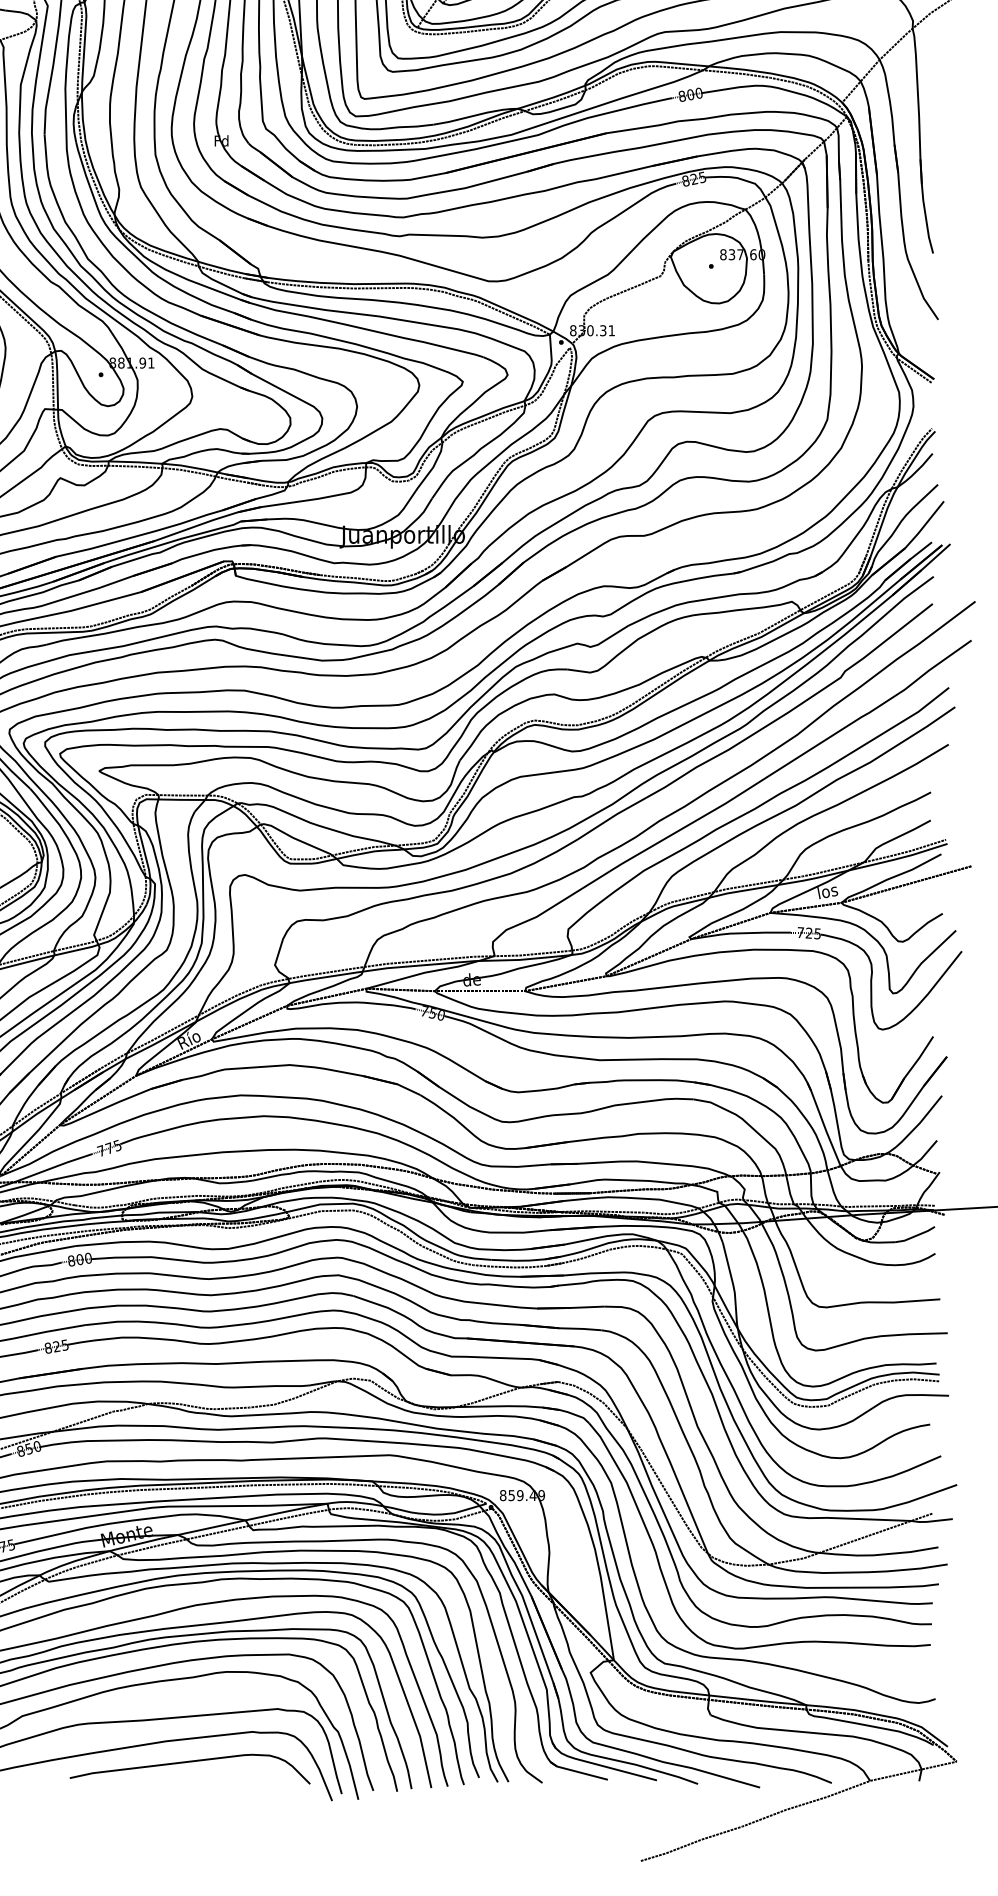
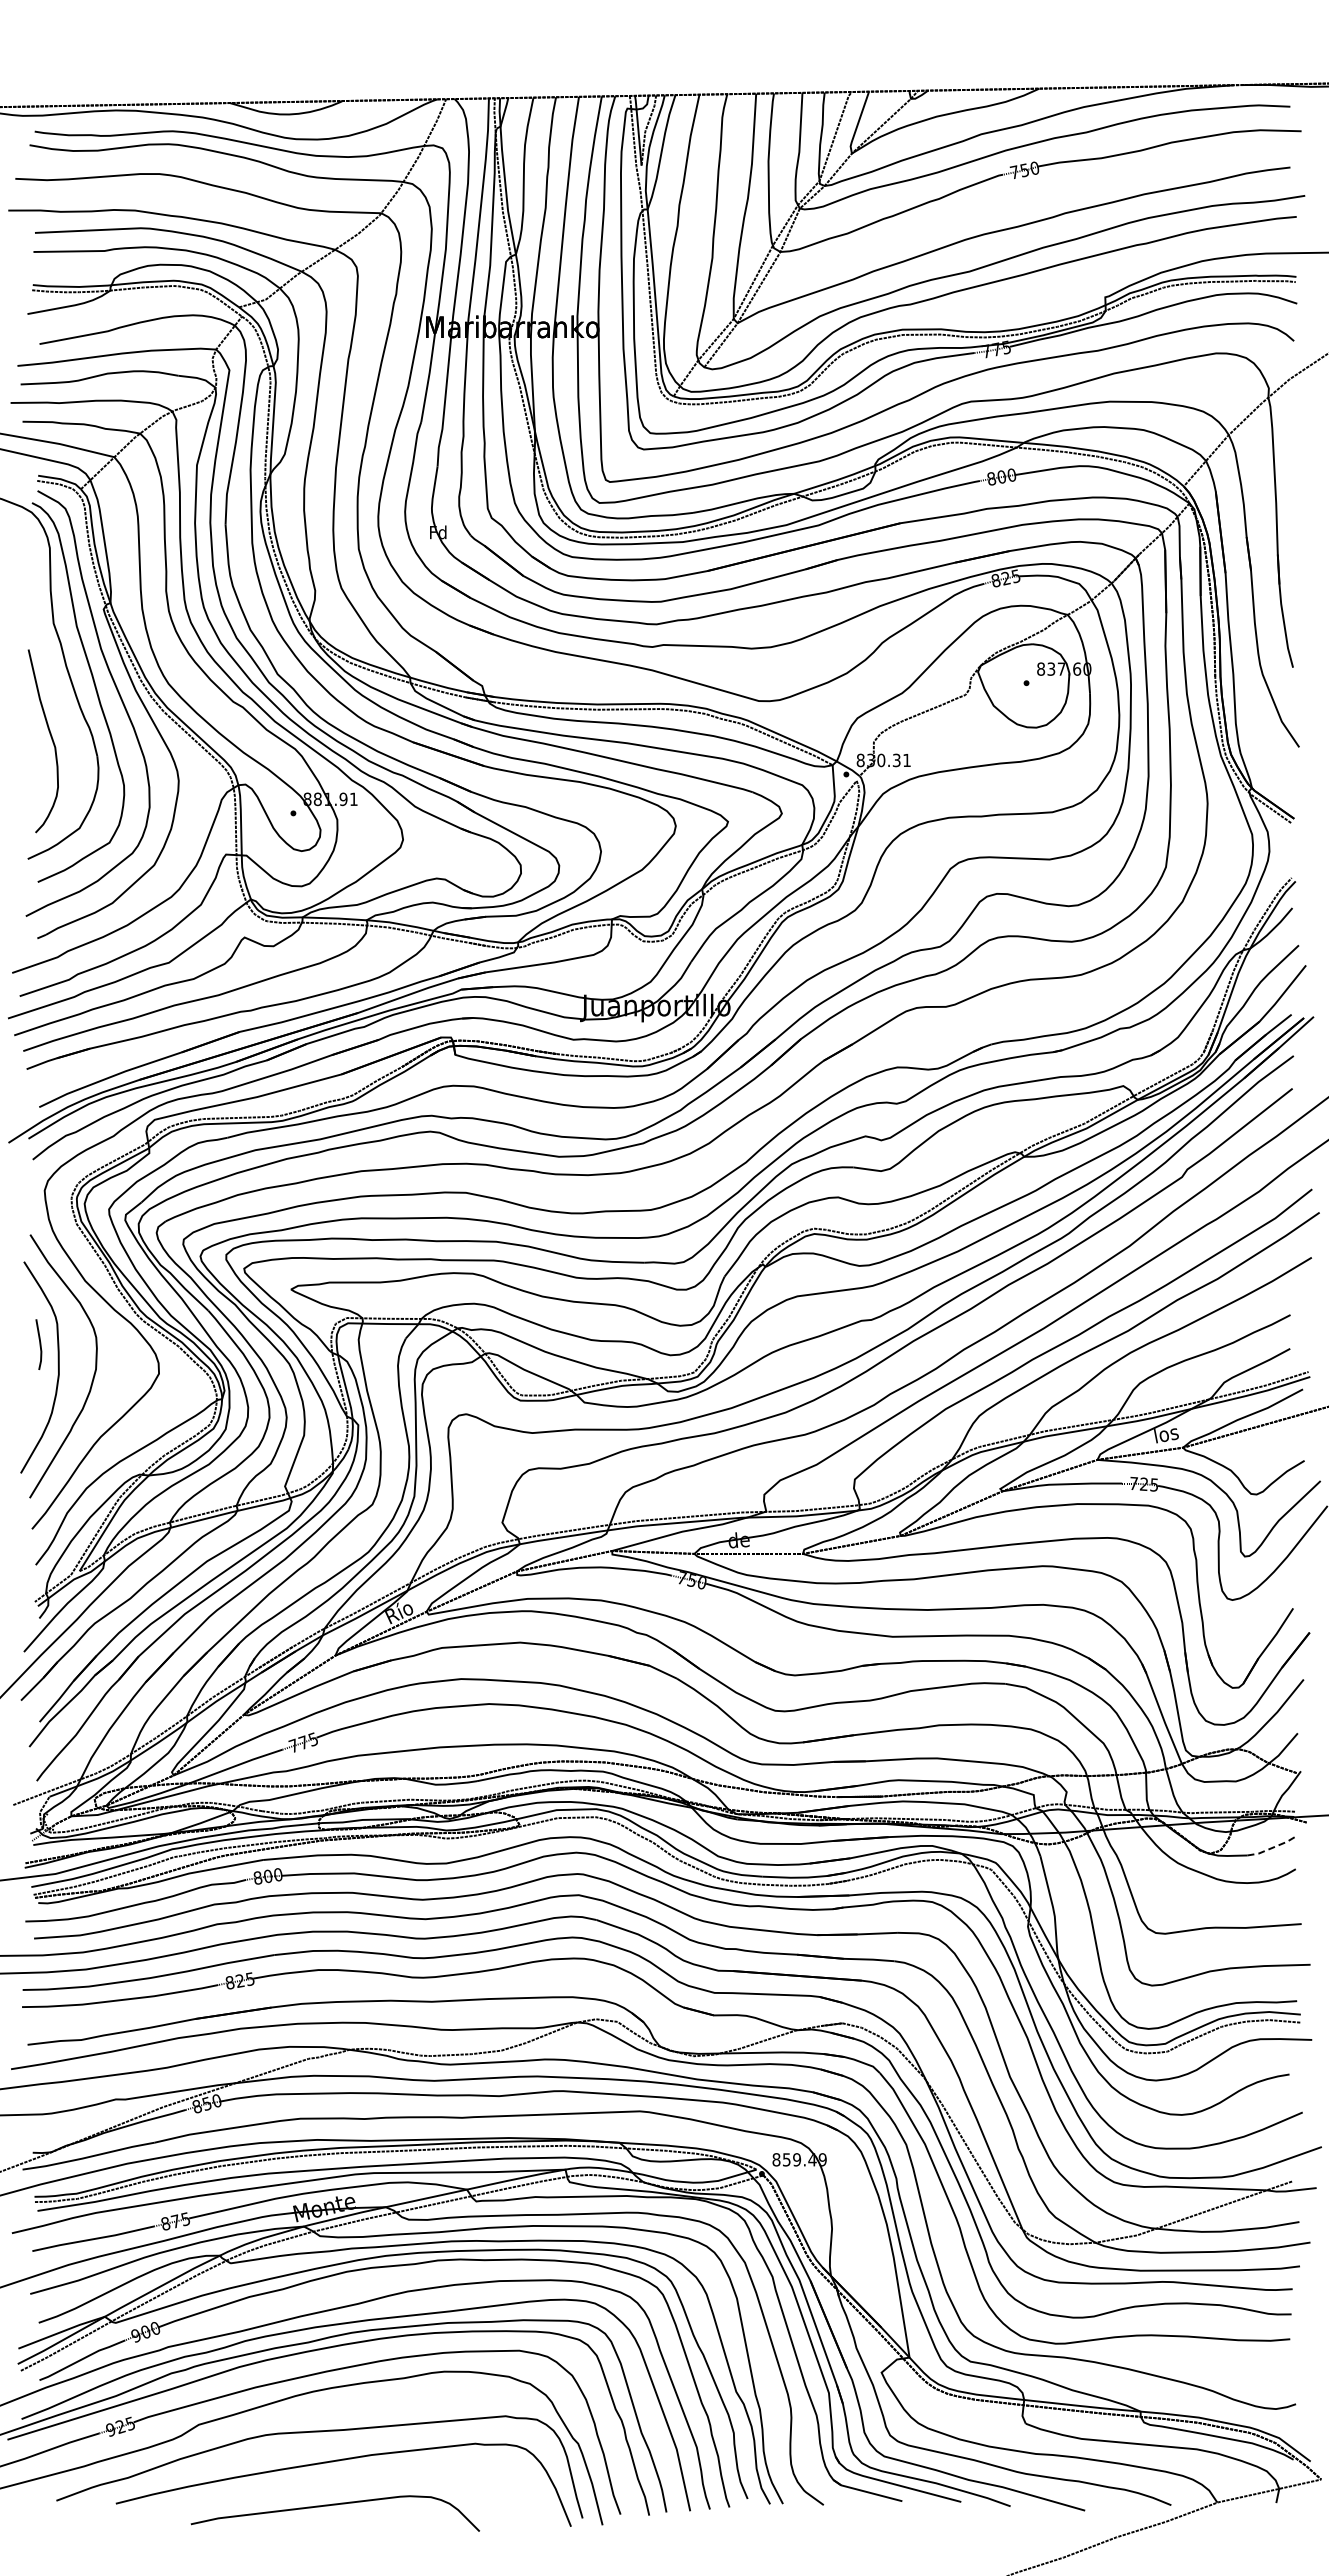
line: (916, 1235) -> (1272, 1847), solid -> dashed
curve: (190, 1762) -> (335, 2505), moved

